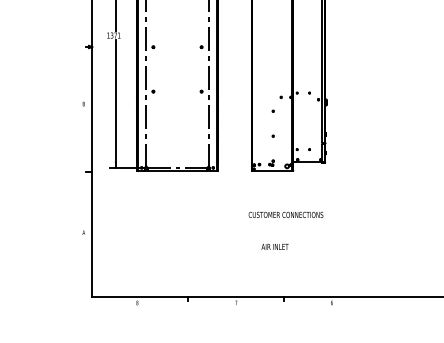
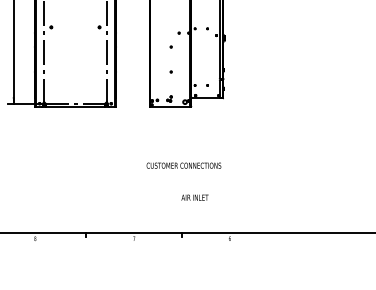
text: (285, 214) -> (183, 165), moved
text: (274, 246) -> (194, 197), moved

